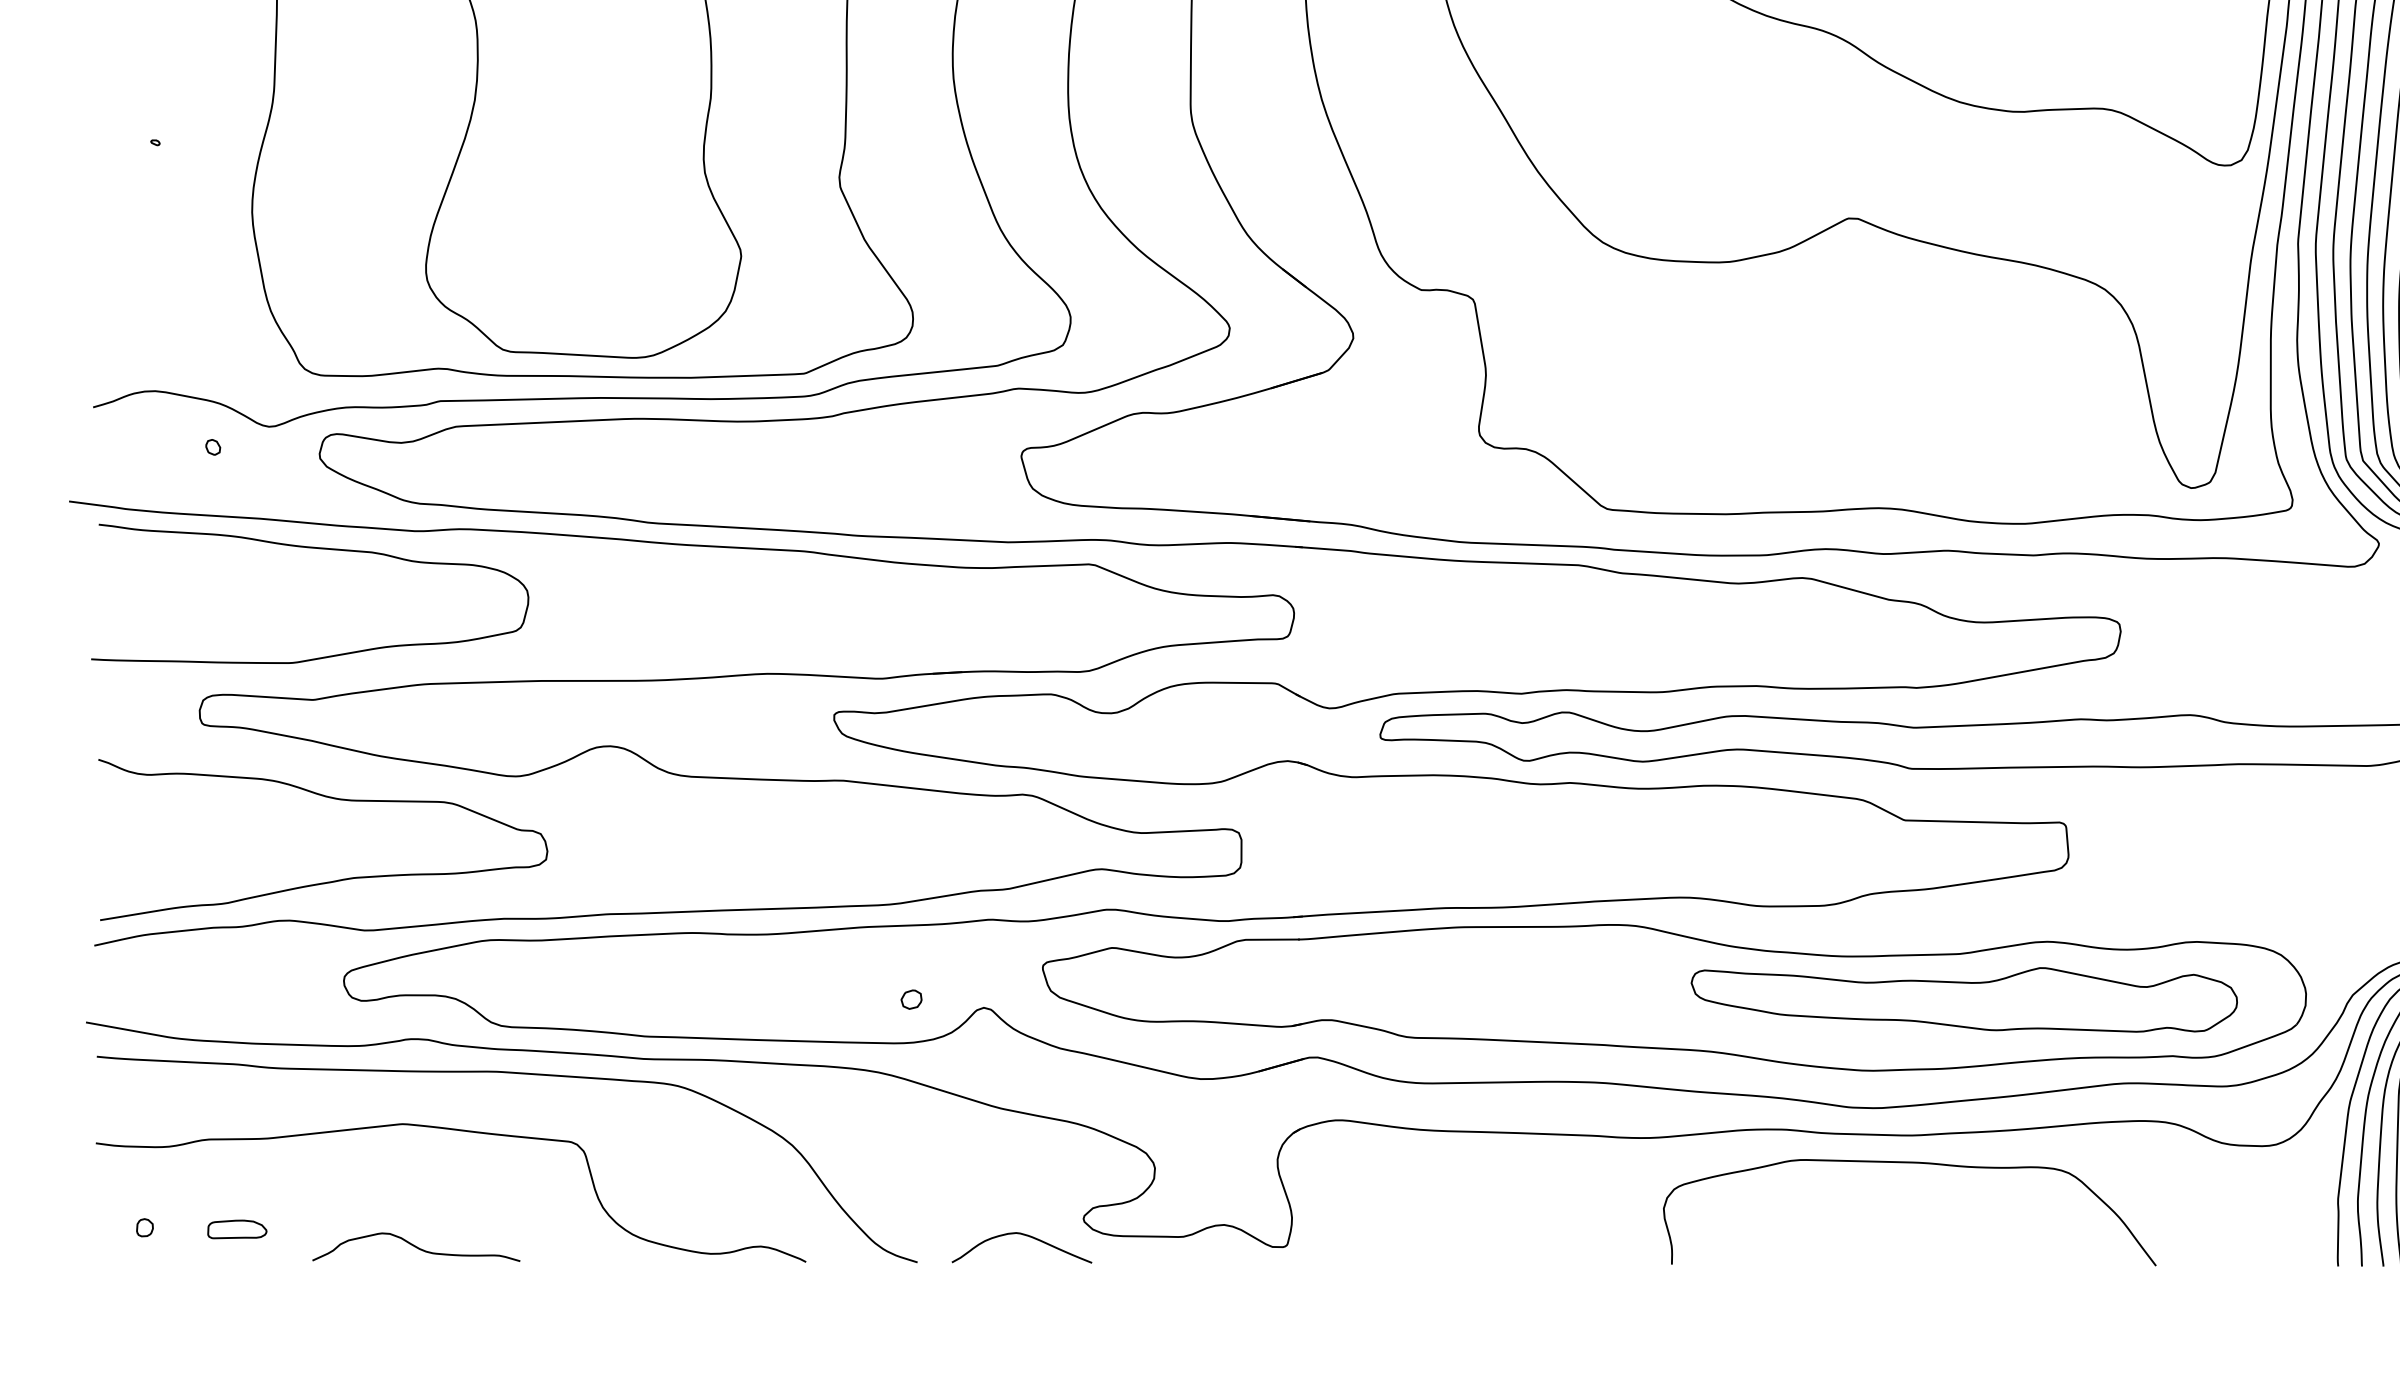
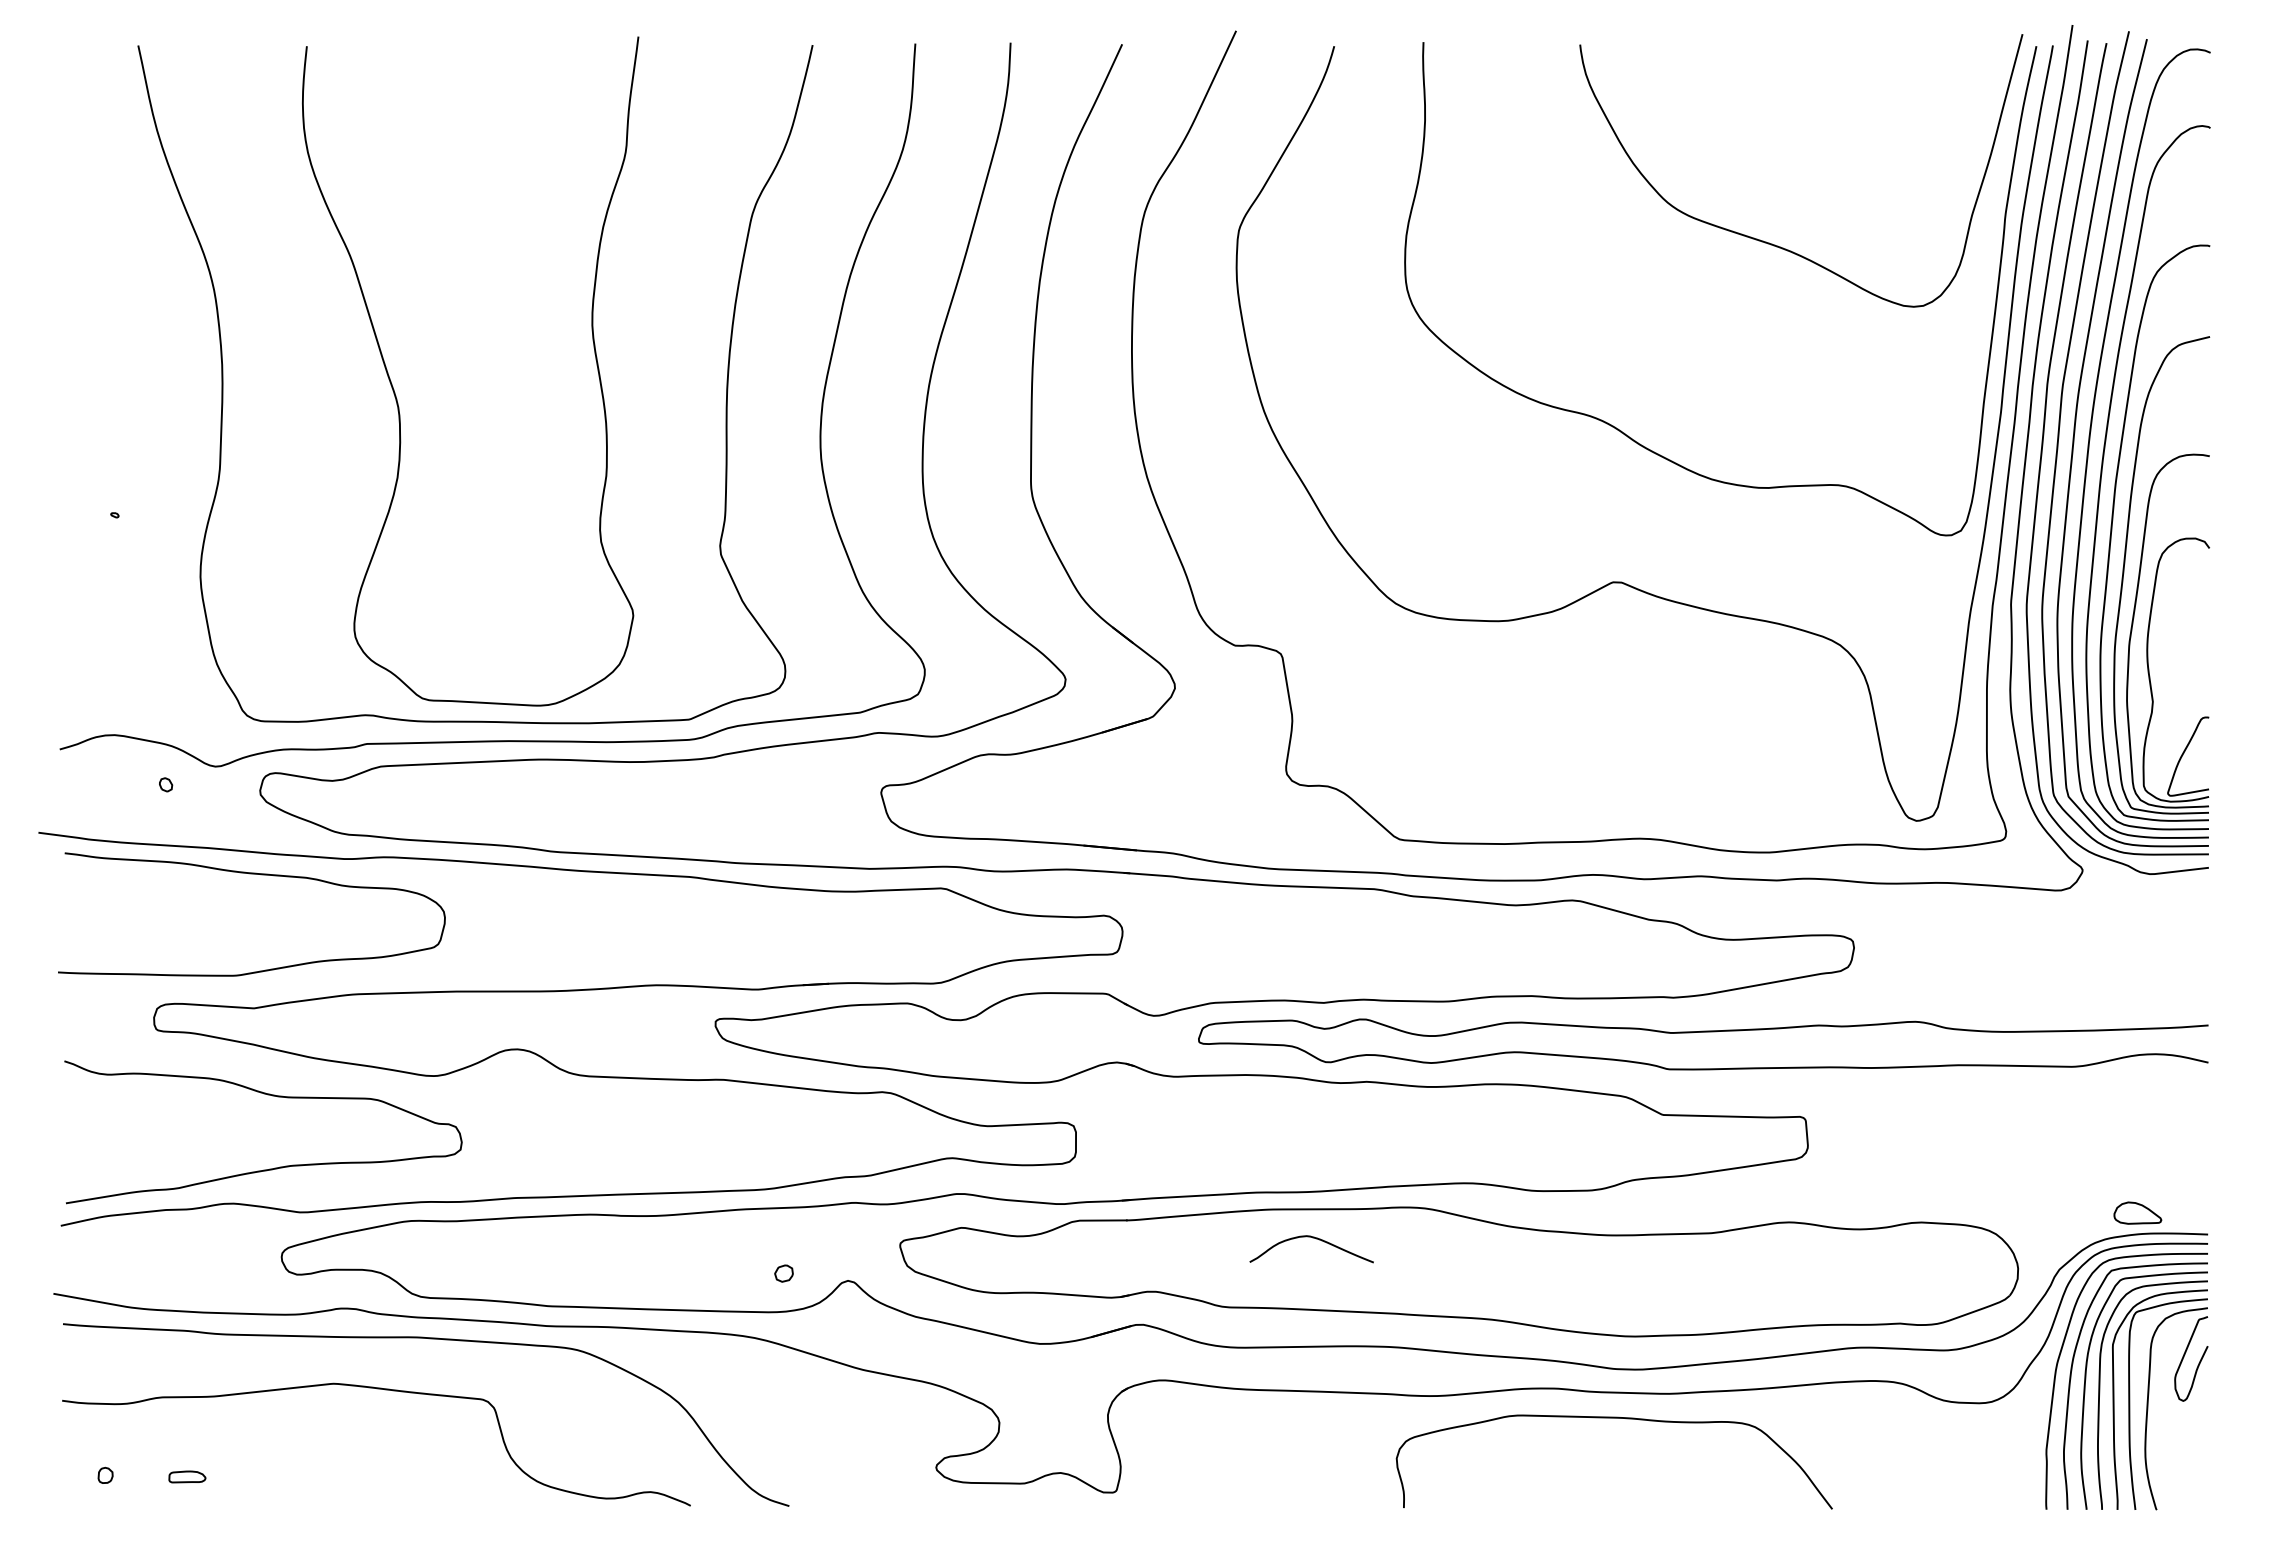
part: (1964, 999) -> (1715, 1273), removed
curve: (1908, 1163) -> (1613, 1418), moved
part: (237, 1228) -> (187, 1476), size x0.7
curve: (1022, 1235) -> (1312, 1238), moved
curve: (416, 1247) -> (345, 1492), removed

